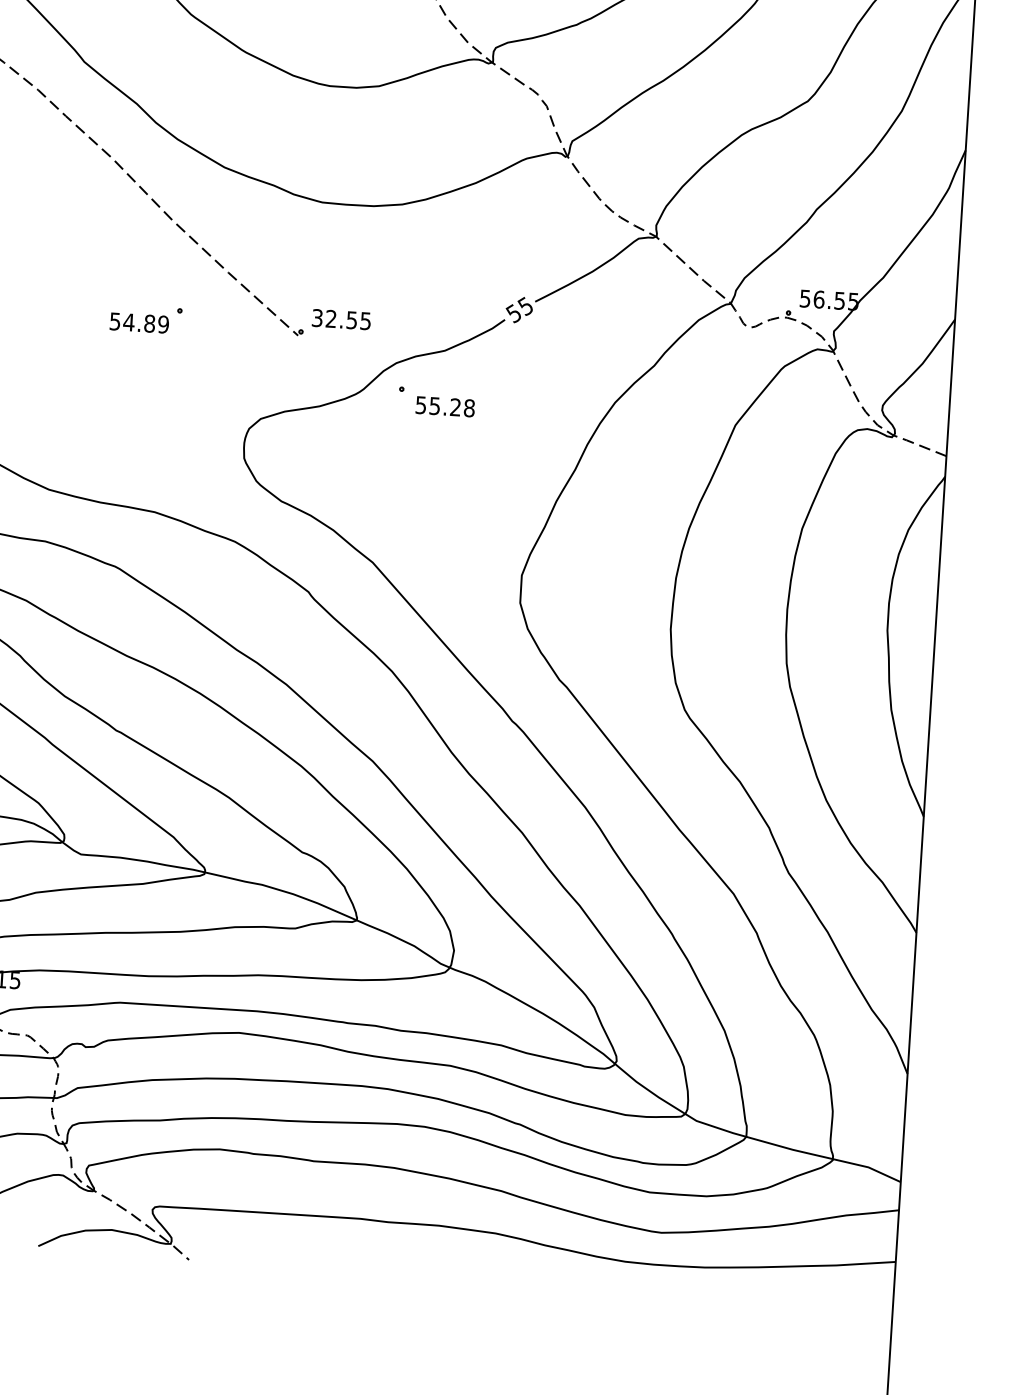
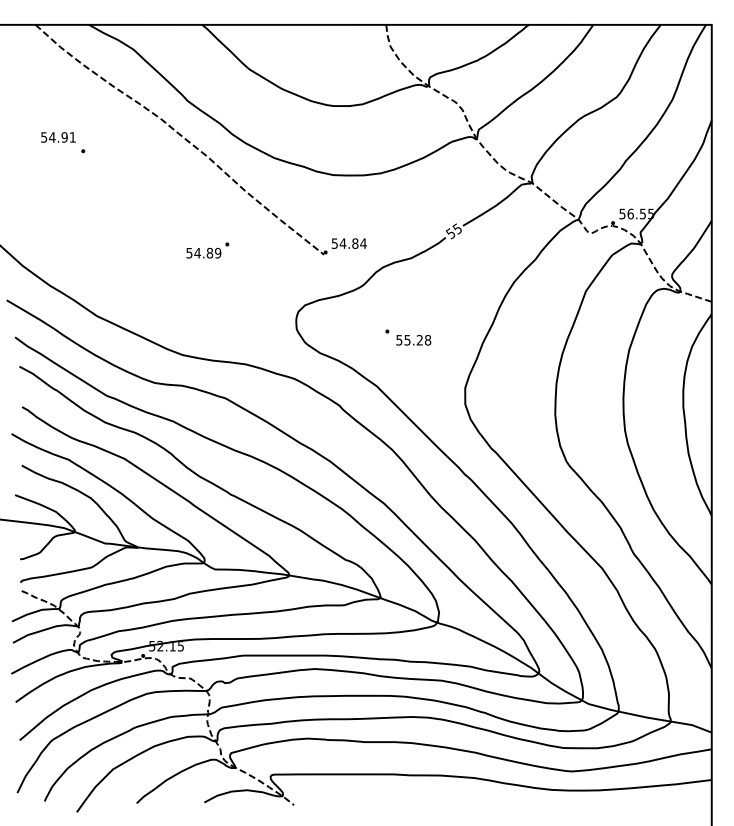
part: (145, 318) -> (207, 250), moved
text: (342, 319) -> (349, 243), 32.55 -> 54.84
part: (436, 401) -> (408, 337), moved

